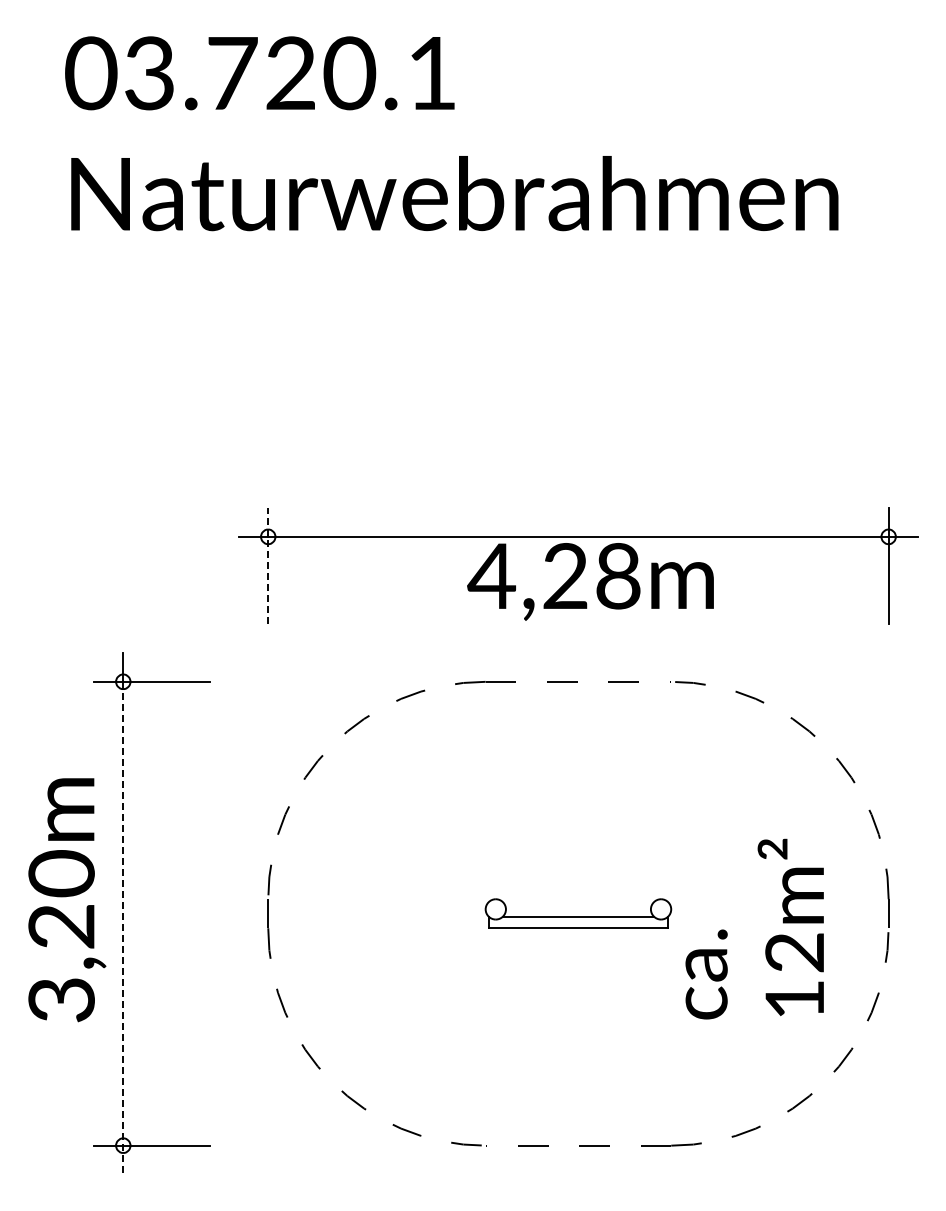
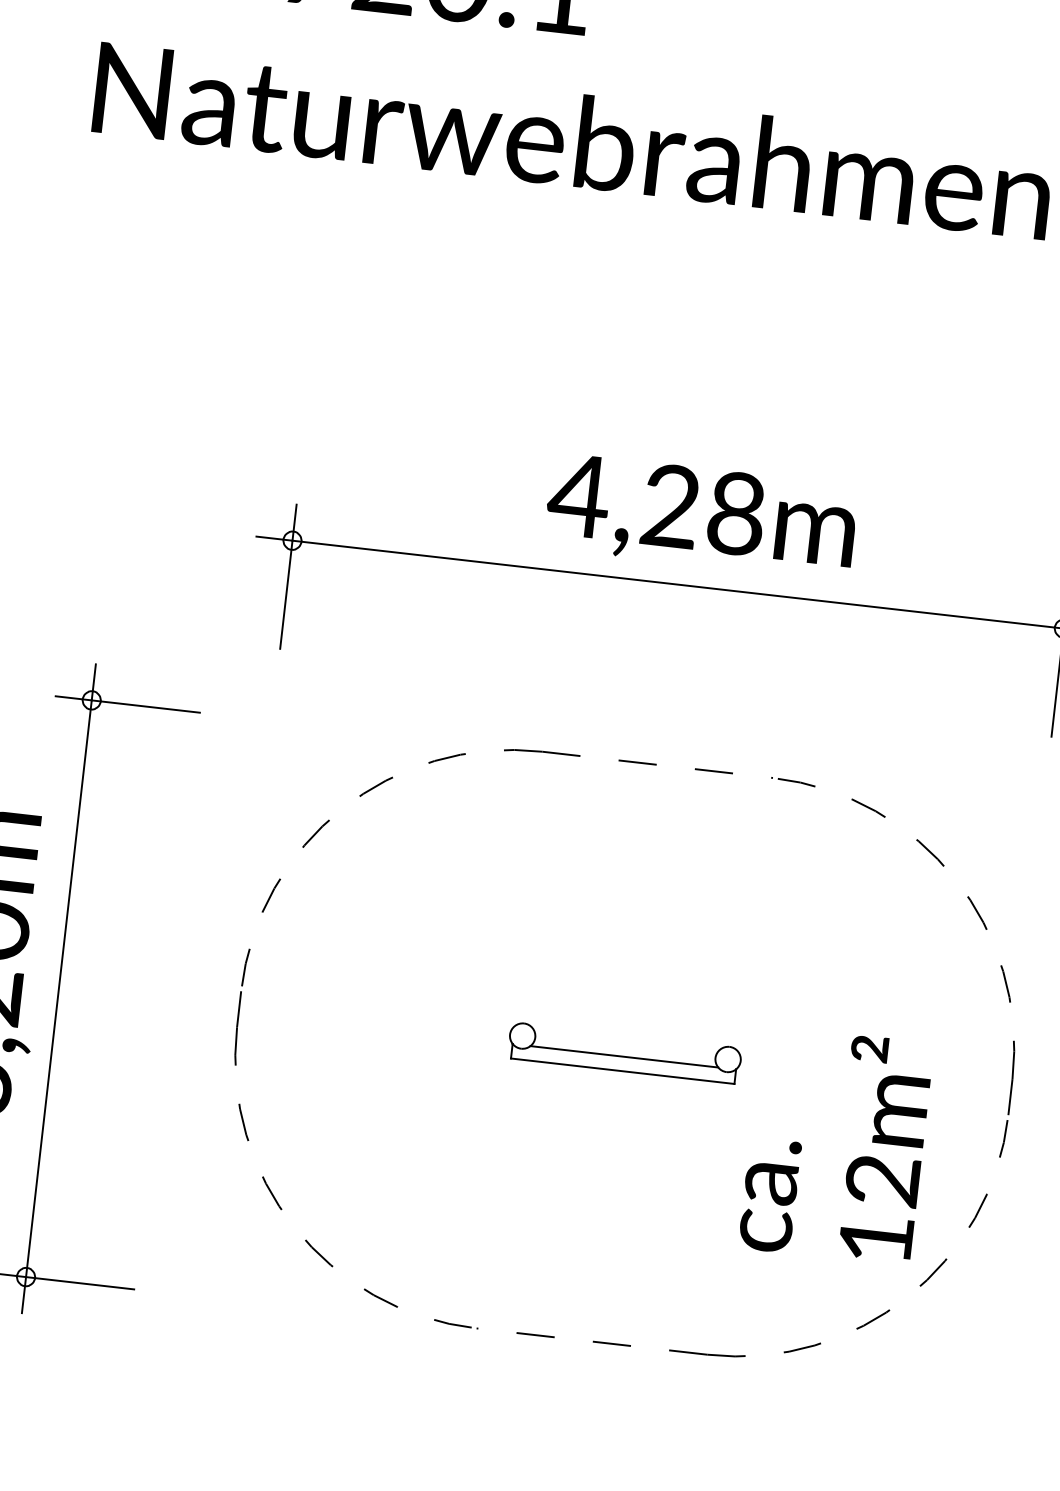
line: (268, 565) -> (288, 576), dashed -> solid
text: (590, 581) -> (701, 516), moved
line: (123, 928) -> (57, 1007), dashed -> solid
text: (754, 928) -> (836, 1144), moved

